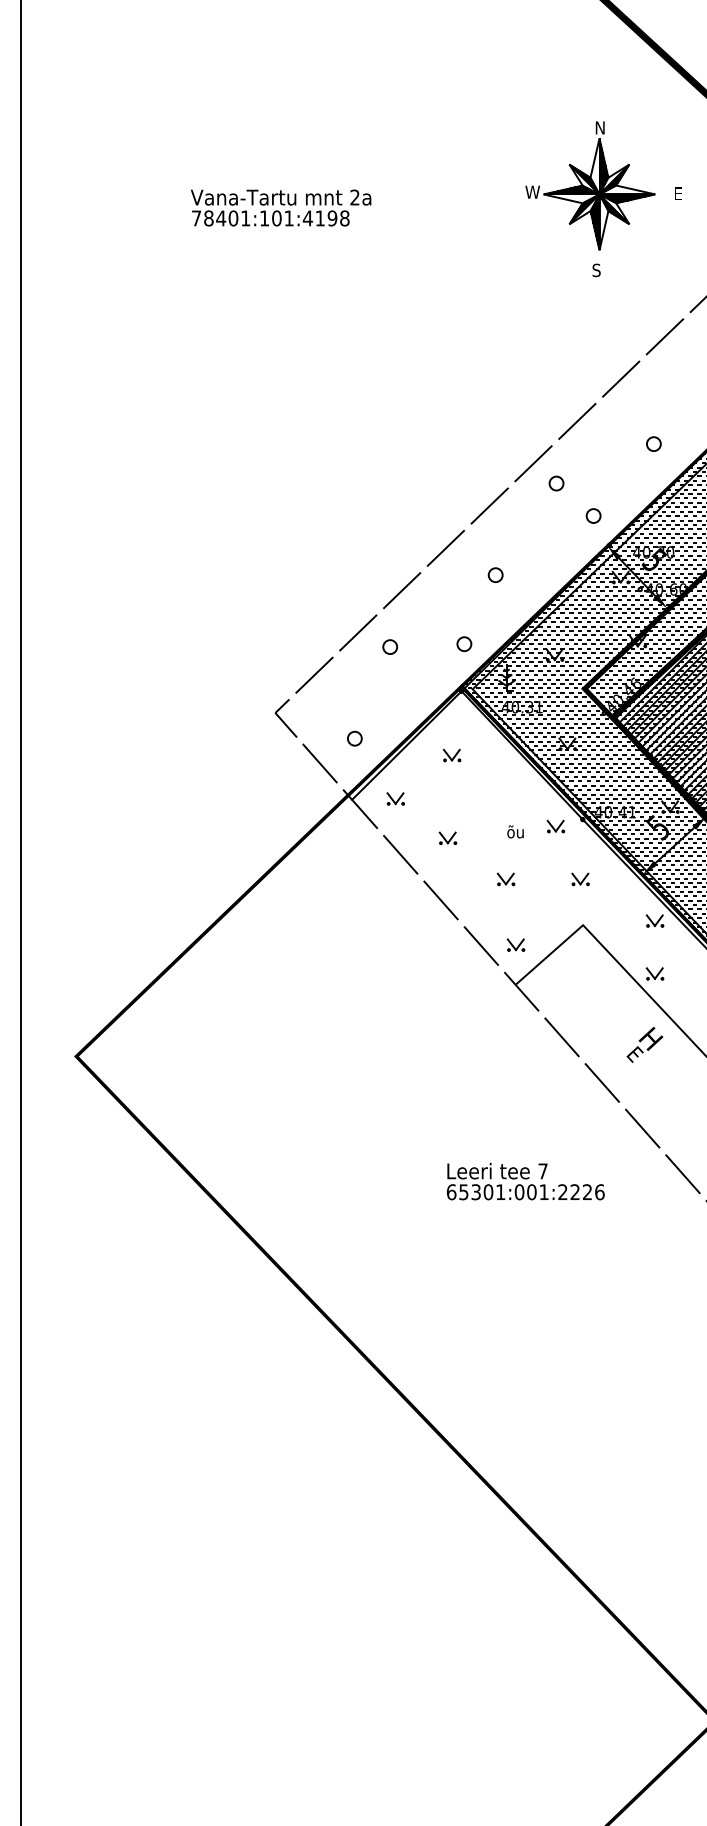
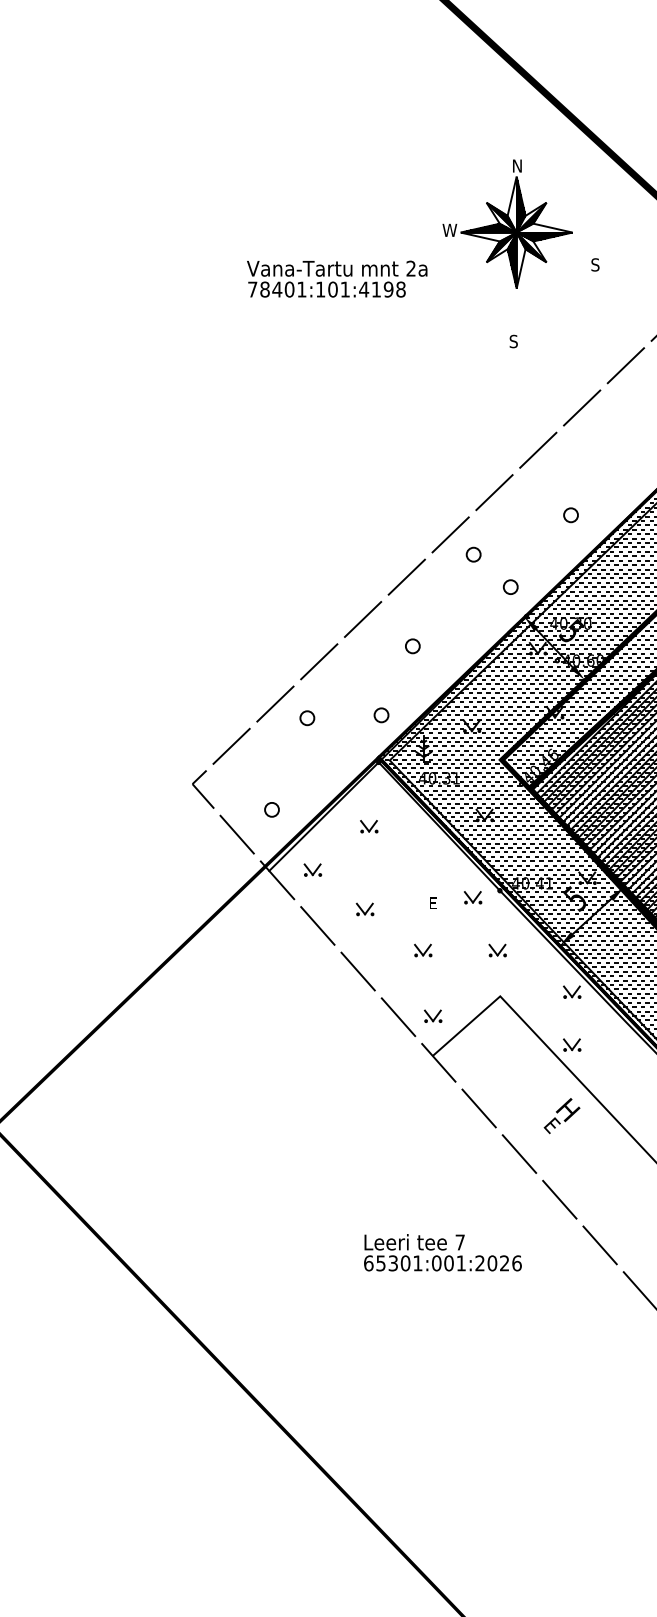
part: (590, 185) -> (507, 223), moved
text: (678, 193) -> (595, 264), E -> S
text: (281, 207) -> (337, 278), moved
text: (515, 831) -> (432, 902), õu -> E
text: (575, 1192) -> (492, 1263), 65301:001:2226 -> 65301:001:2026

